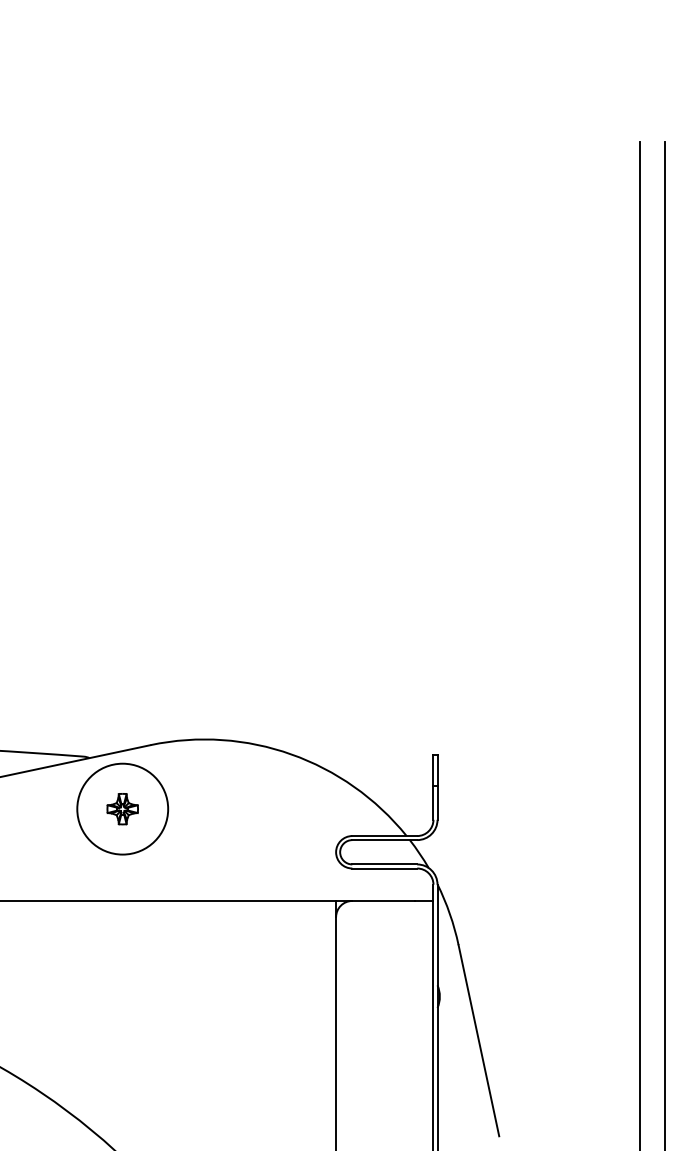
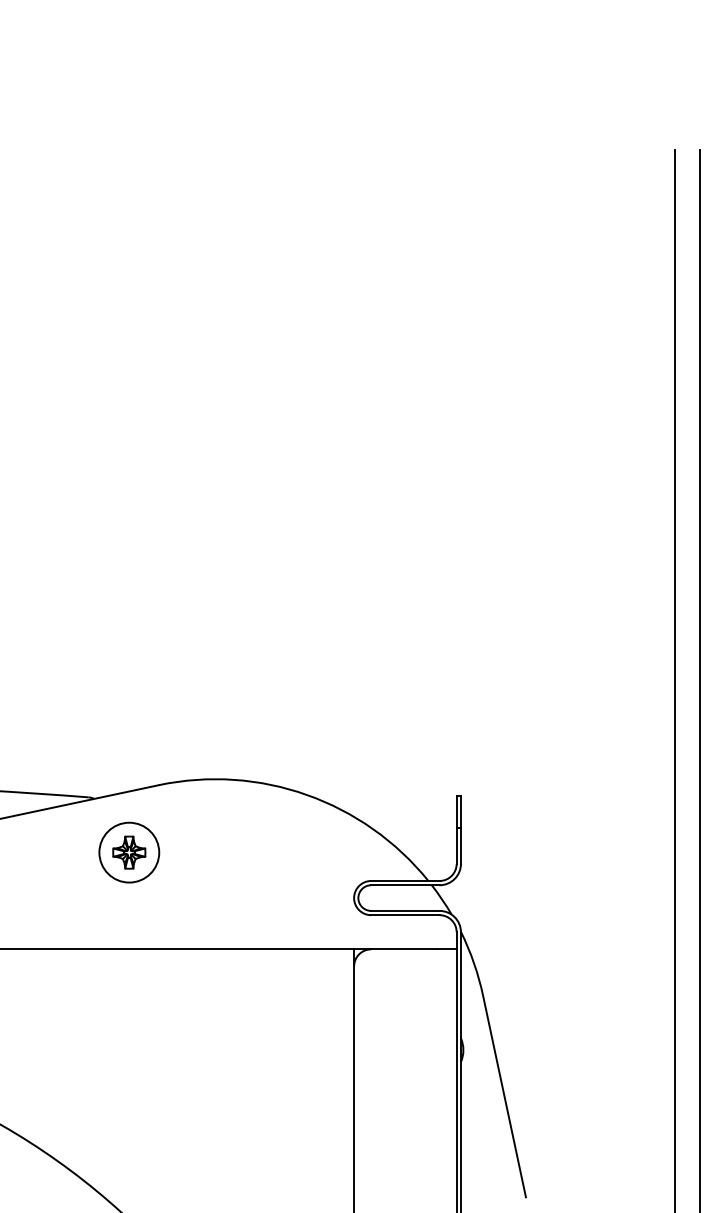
circle: (122, 808) -> (129, 851), size x0.62

